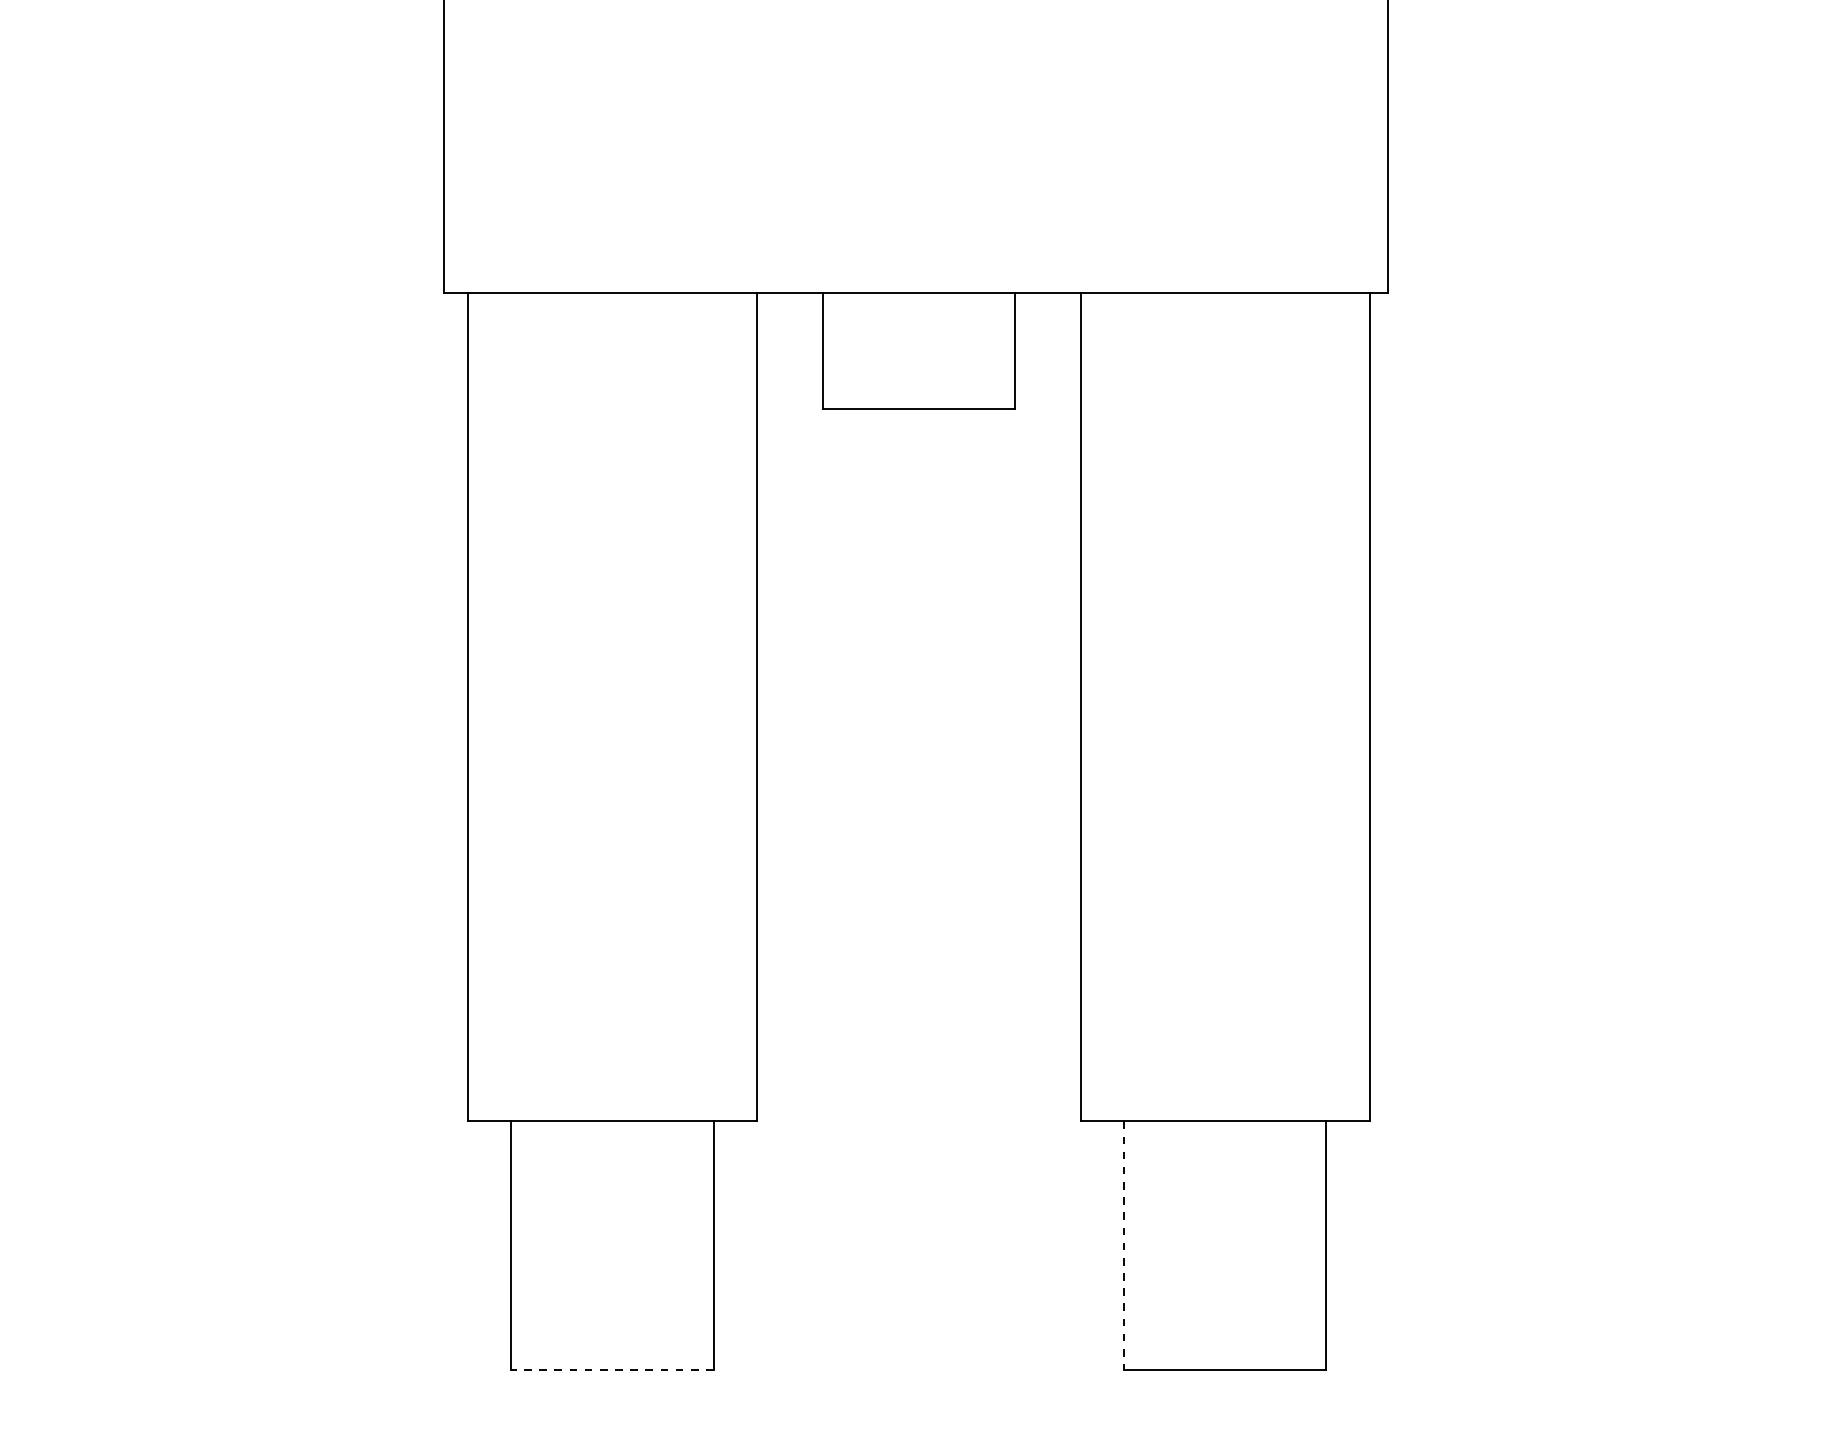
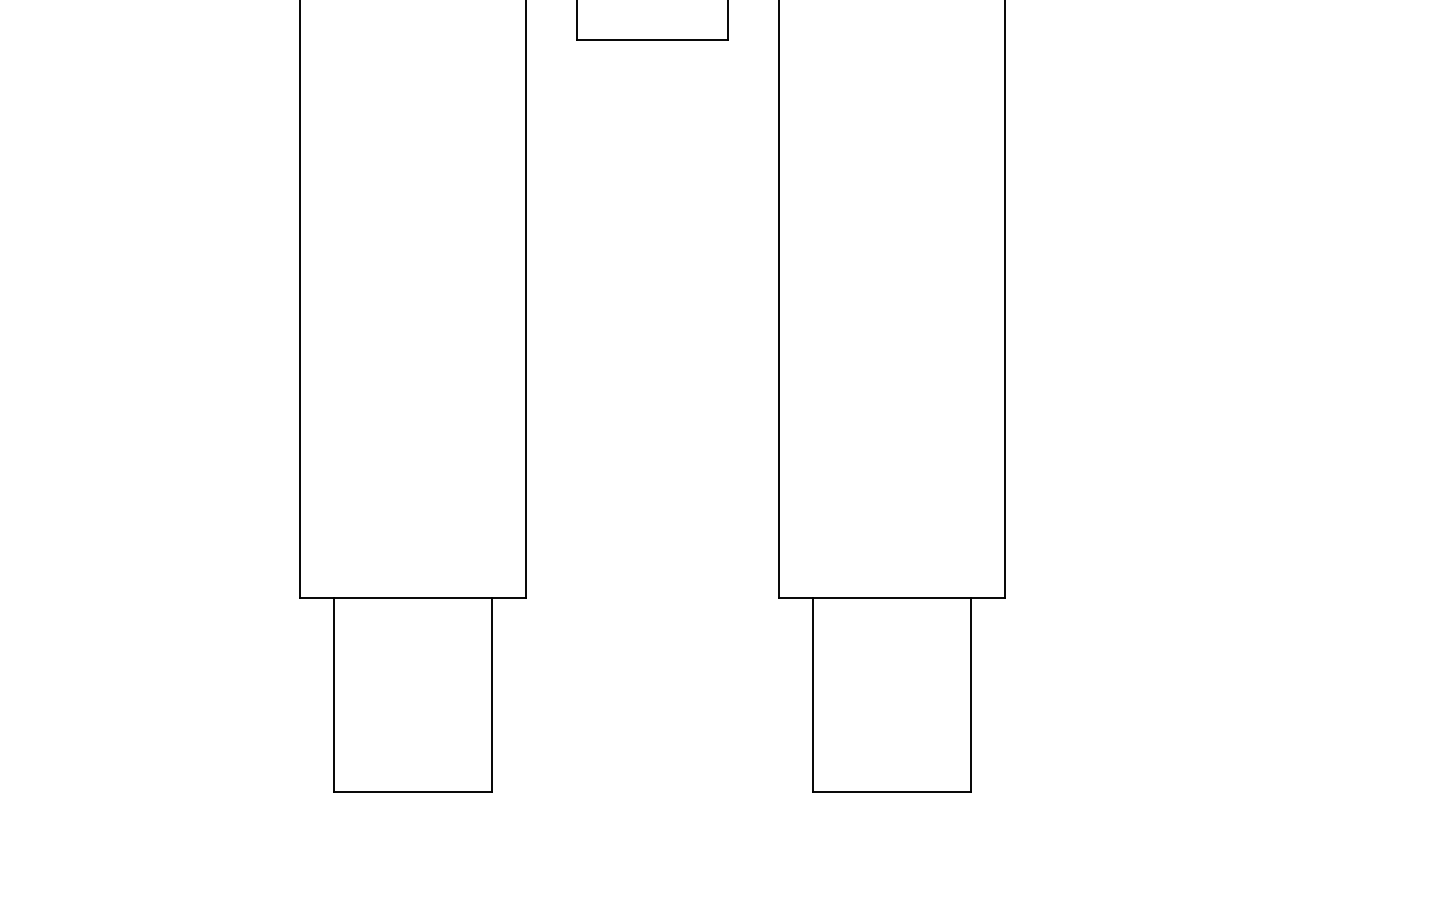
line: (1124, 1246) -> (813, 695), dashed -> solid
line: (612, 1369) -> (413, 791), dashed -> solid

